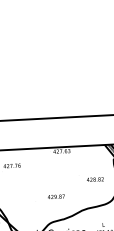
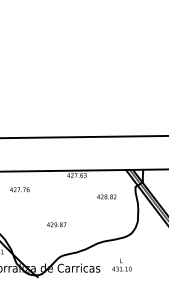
text: (95, 179) -> (106, 196), moved
text: (56, 196) -> (56, 224), moved

